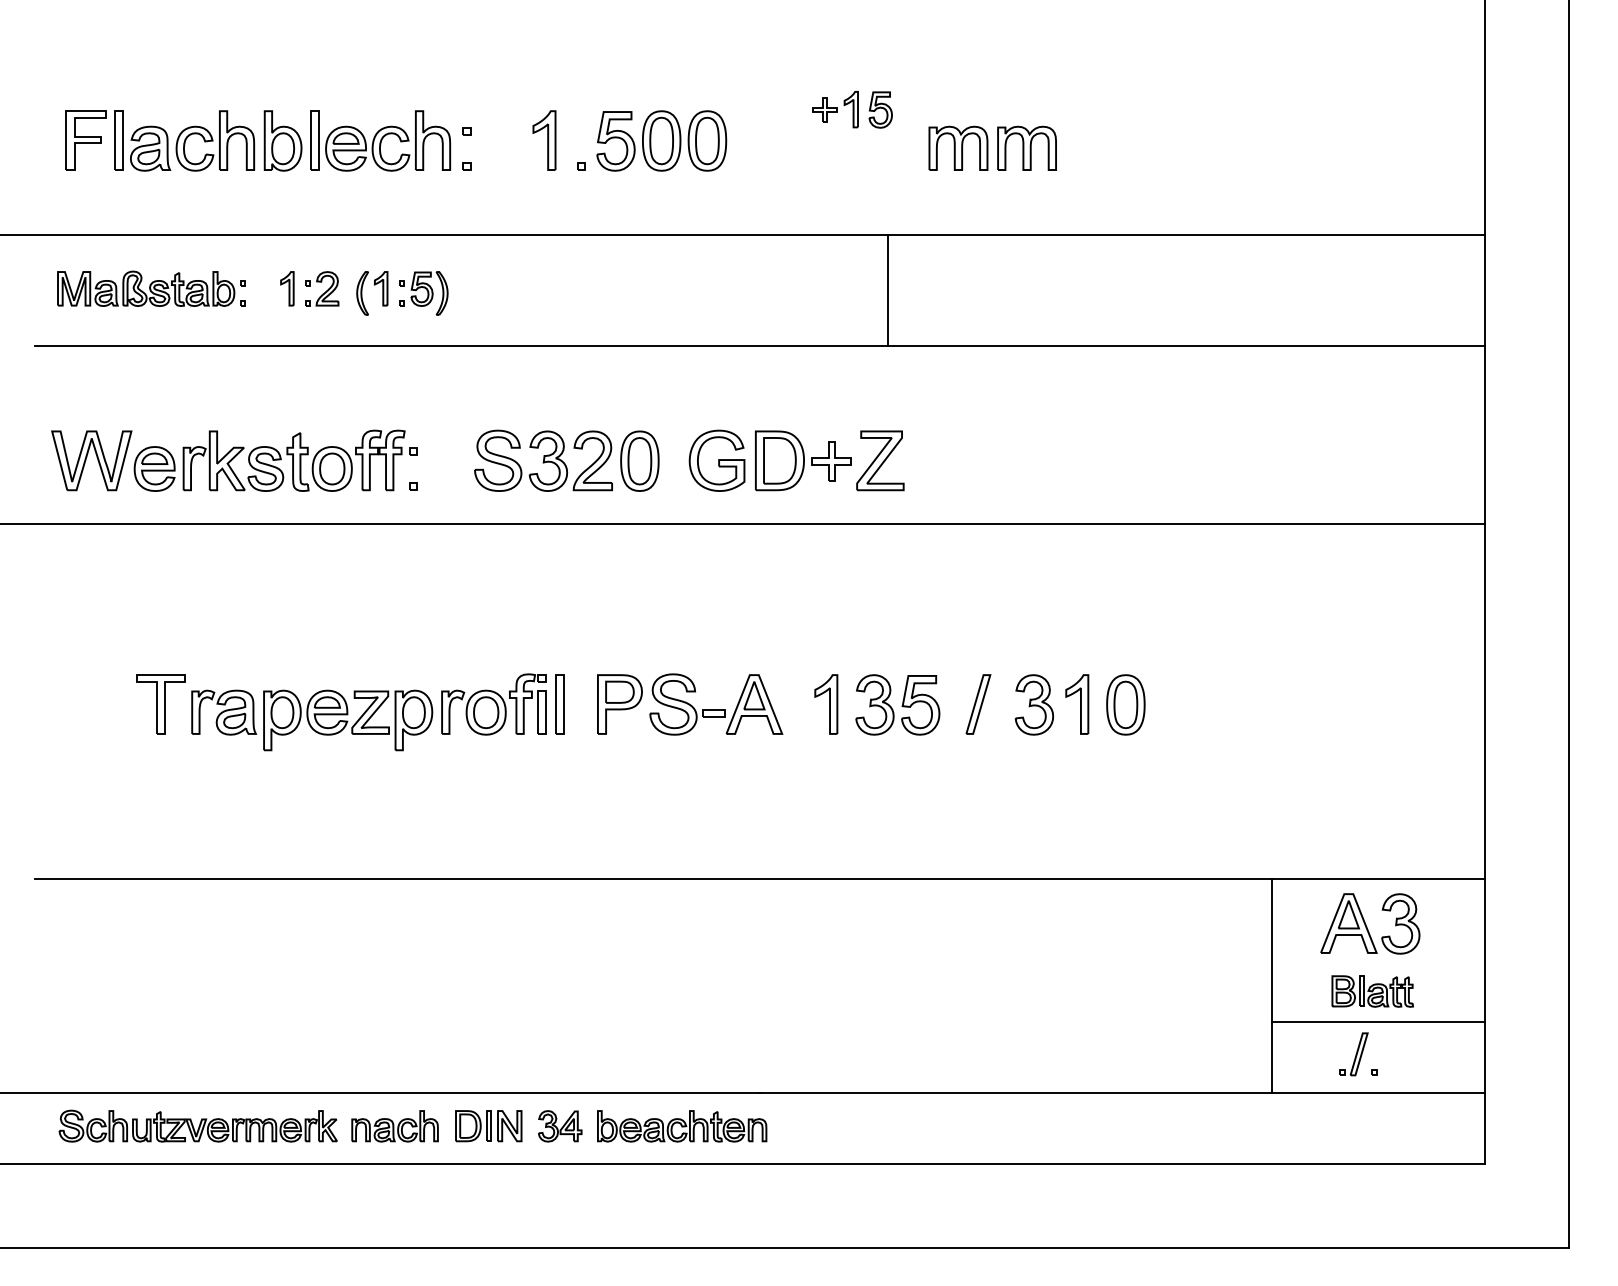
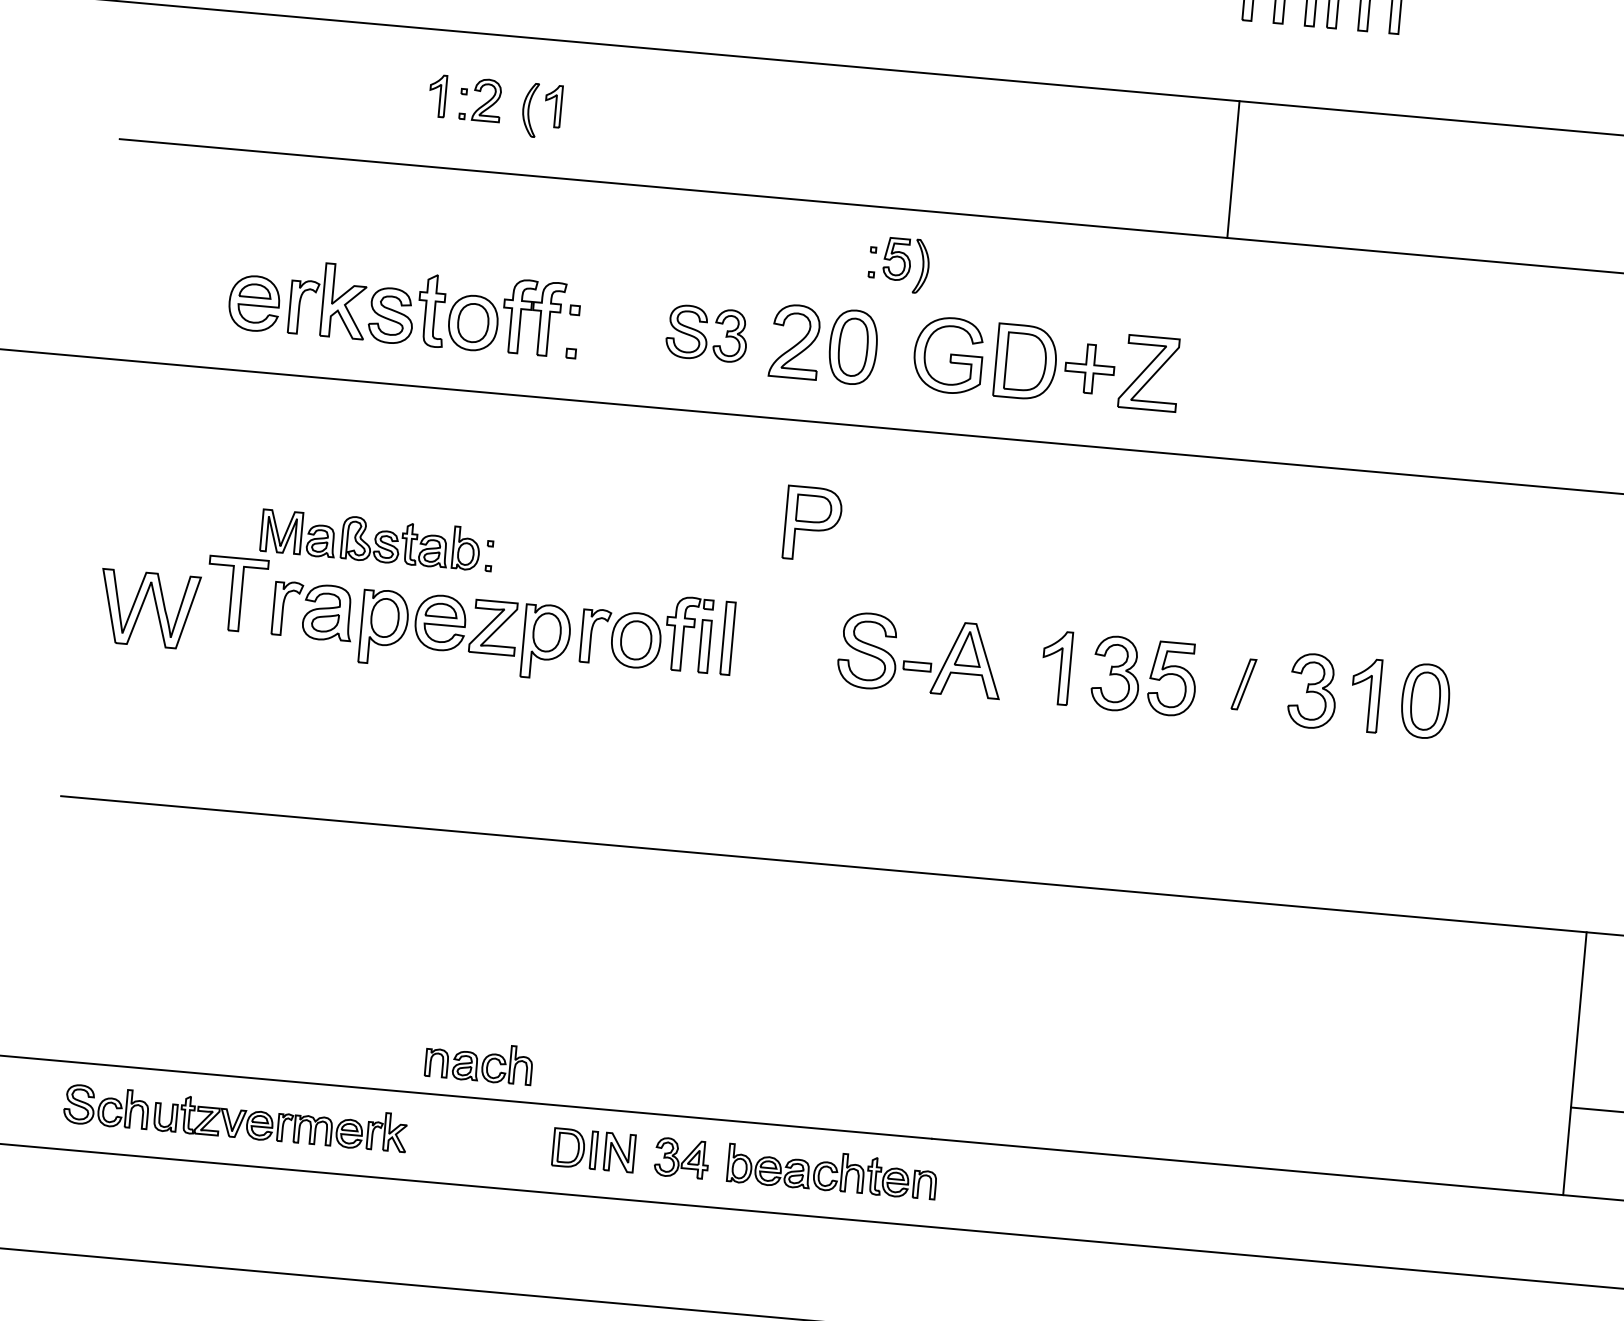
part: (151, 288) -> (377, 539), moved
line: (888, 290) -> (1234, 169), moved
part: (423, 293) -> (898, 264), moved
part: (91, 460) -> (148, 609), moved
part: (521, 460) -> (707, 333), size x0.7
part: (619, 704) -> (812, 524), moved
part: (978, 704) -> (1243, 684), size x0.7
part: (394, 1126) -> (478, 1062), moved

